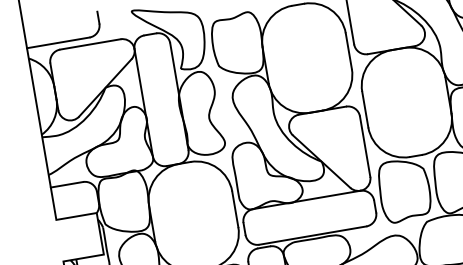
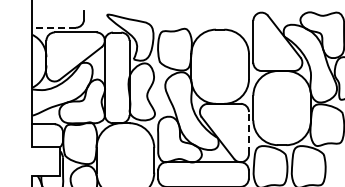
line: (58, 42) -> (54, 27), solid -> dashed
line: (364, 147) -> (248, 133), solid -> dashed

